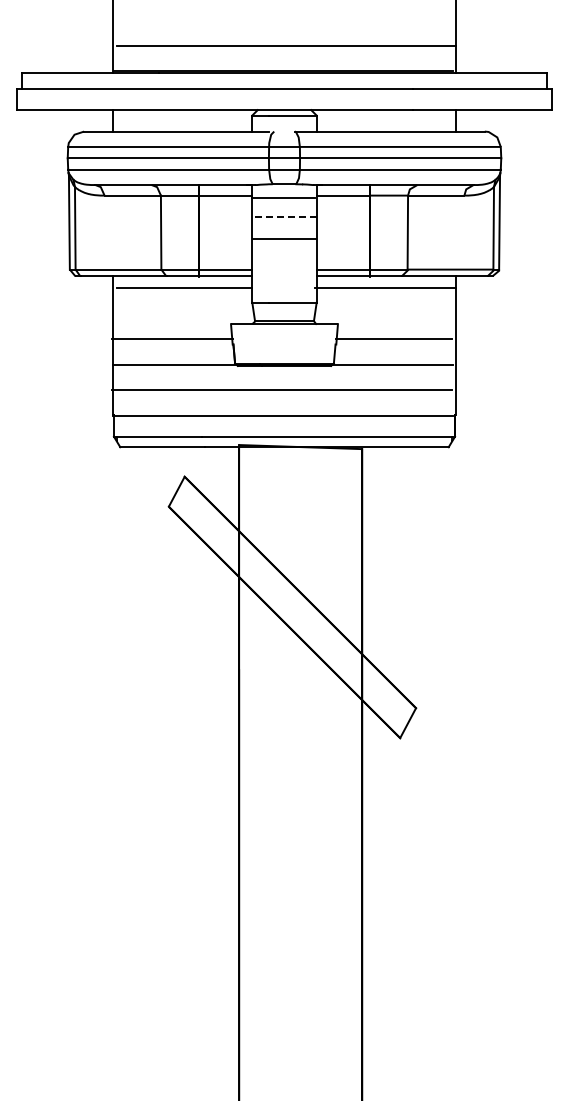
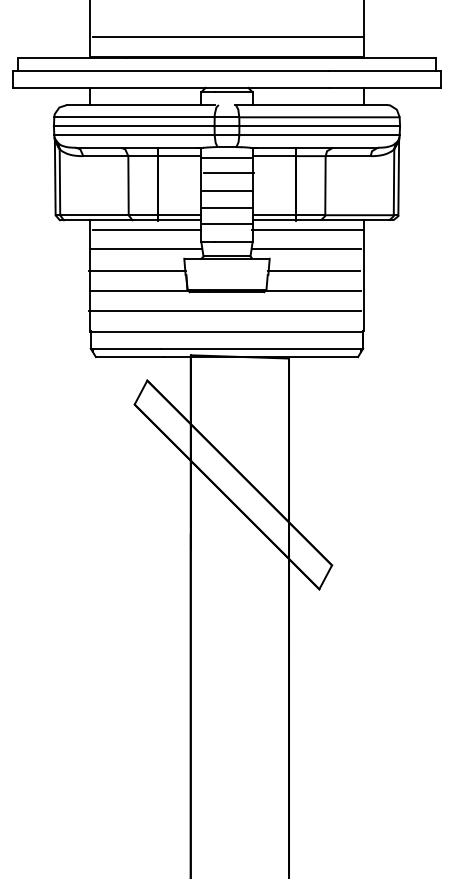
line: (286, 217) -> (228, 173), dashed -> solid
line: (284, 260) -> (227, 207), added
line: (285, 280) -> (227, 223), added
line: (182, 311) -> (145, 248), added
line: (383, 311) -> (306, 248), added

